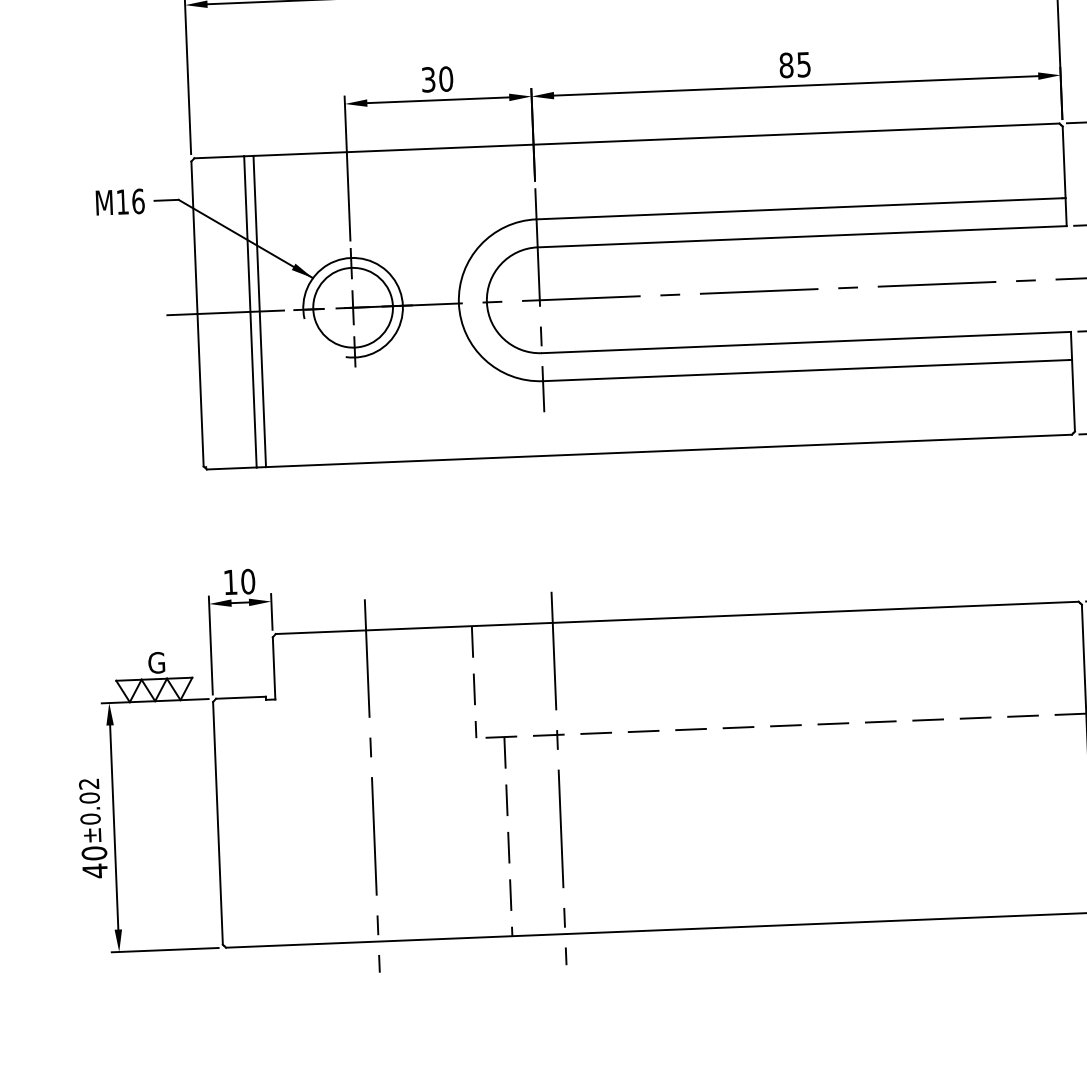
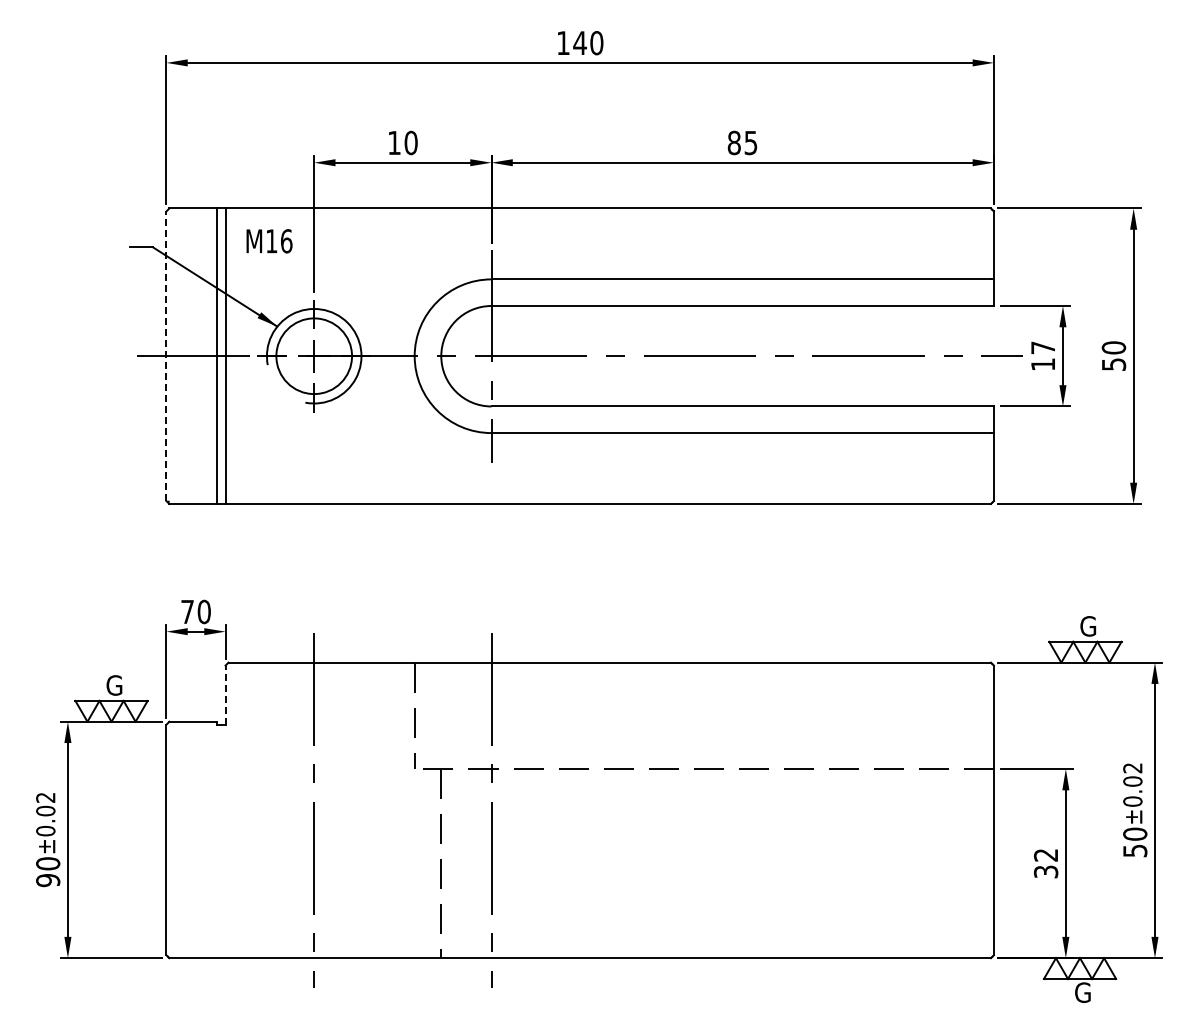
text: (428, 79) -> (394, 142), 30 -> 10
text: (120, 202) -> (269, 241), moved
line: (197, 314) -> (166, 356), solid -> dashed
text: (230, 581) -> (187, 611), 10 -> 70
line: (274, 668) -> (225, 695), solid -> dashed
text: (95, 871) -> (48, 880), 40 -> 90

